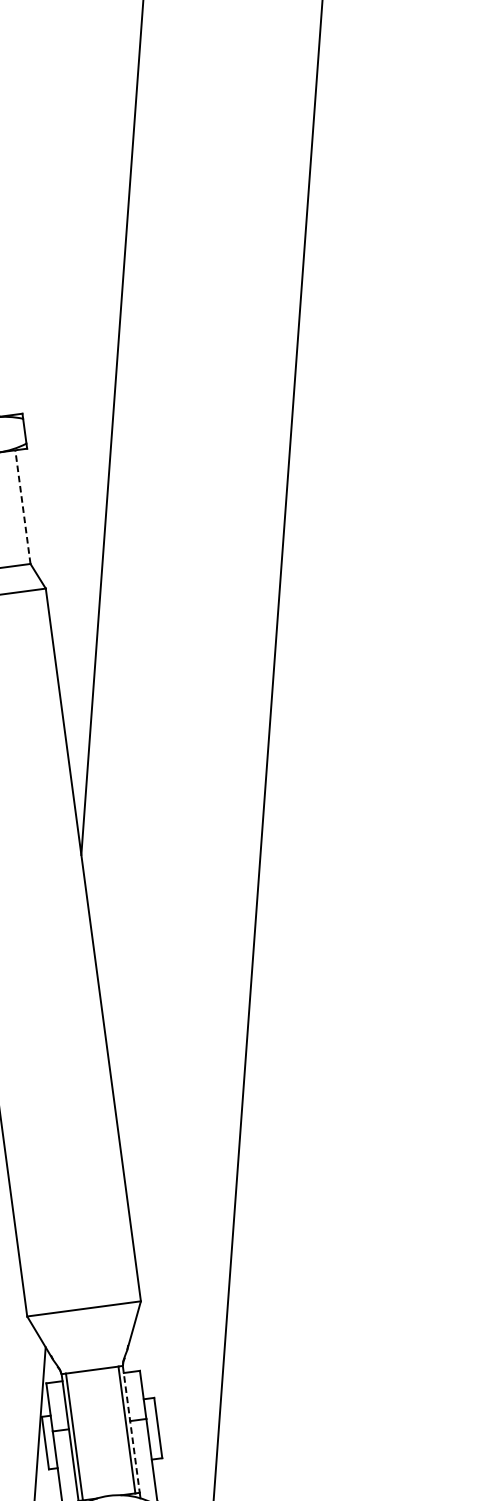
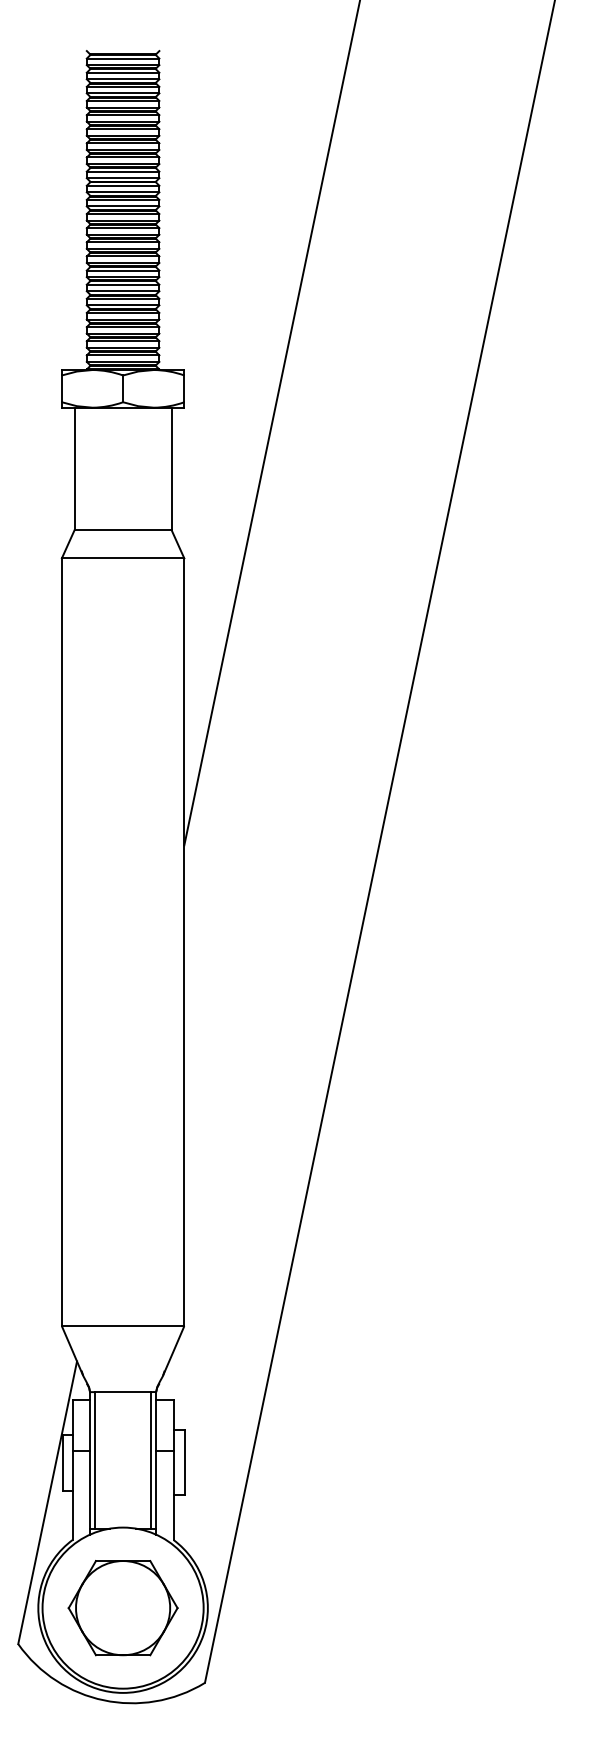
line: (22, 506) -> (171, 468), dashed -> solid
line: (131, 1429) -> (156, 1460), dashed -> solid

